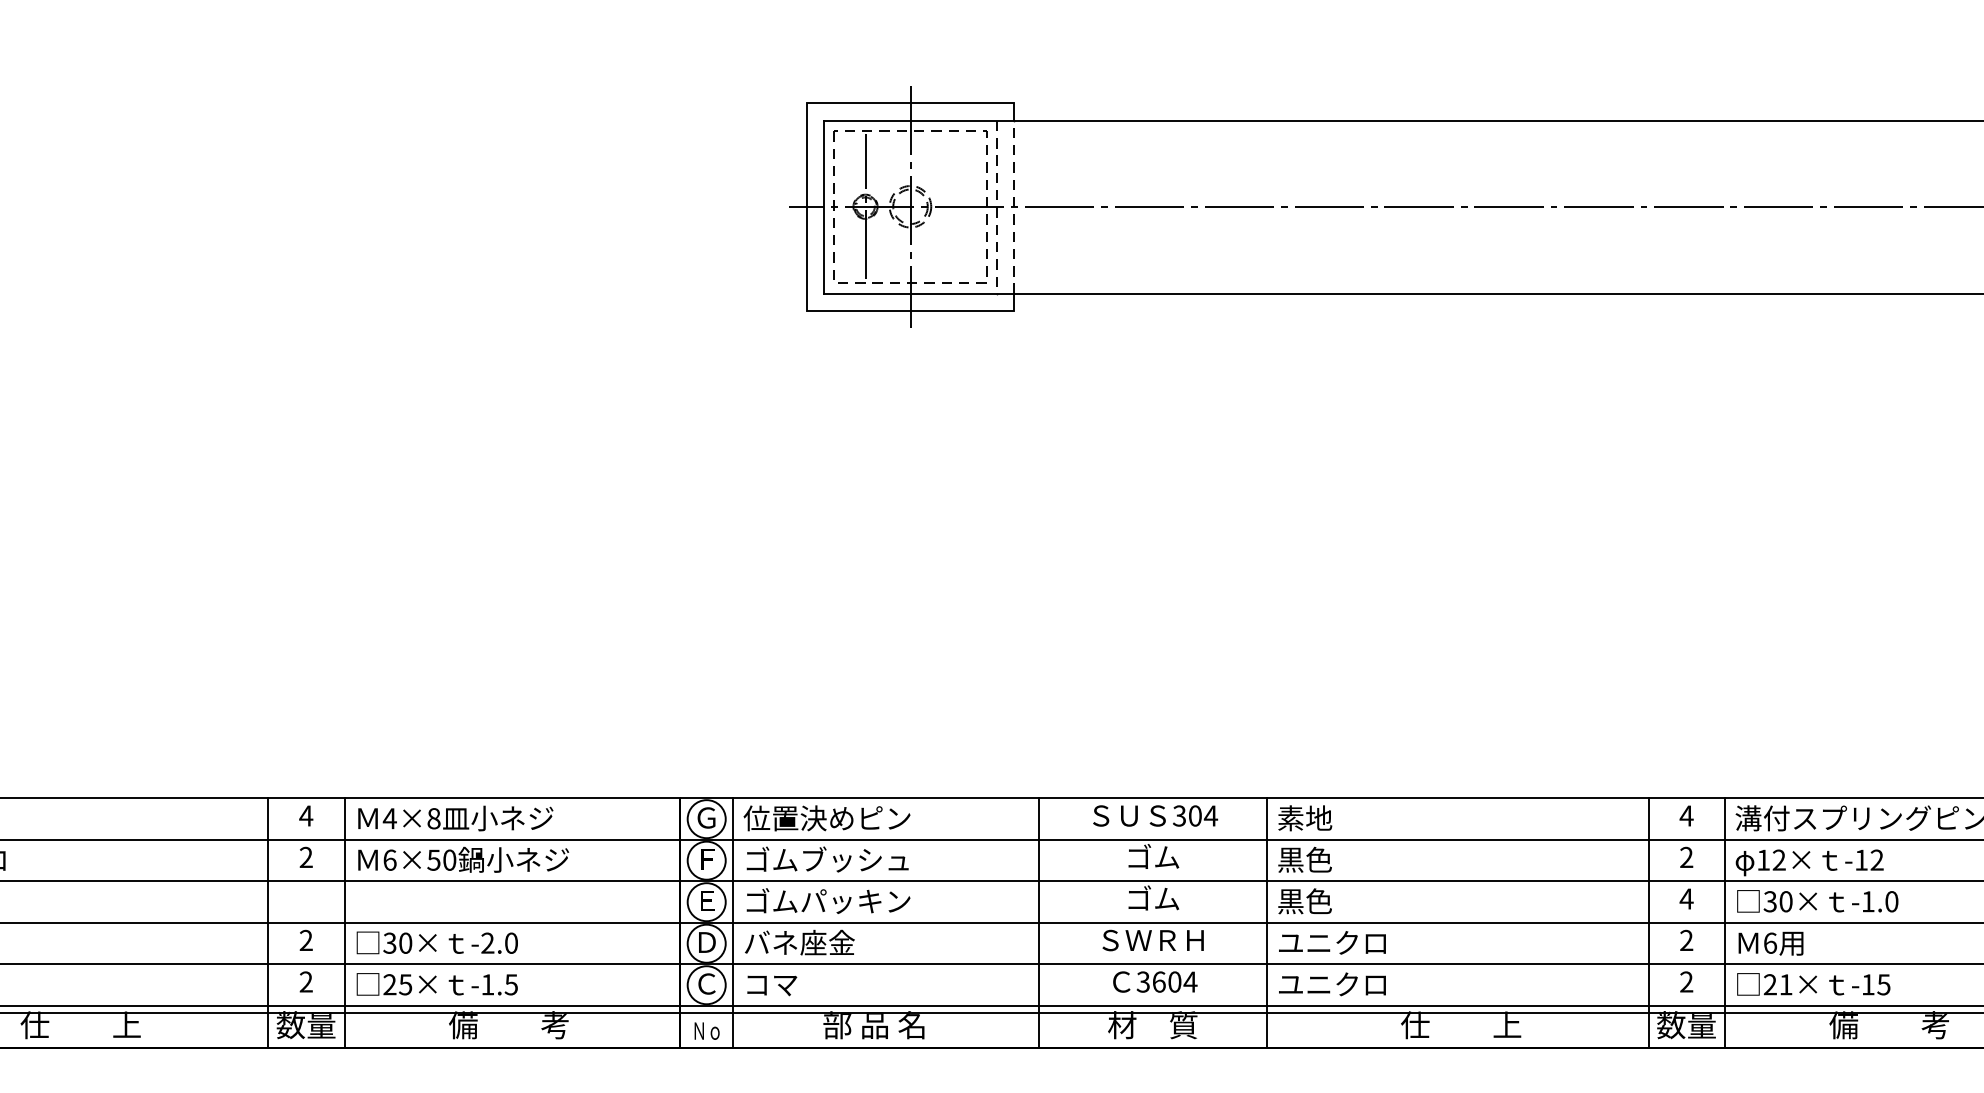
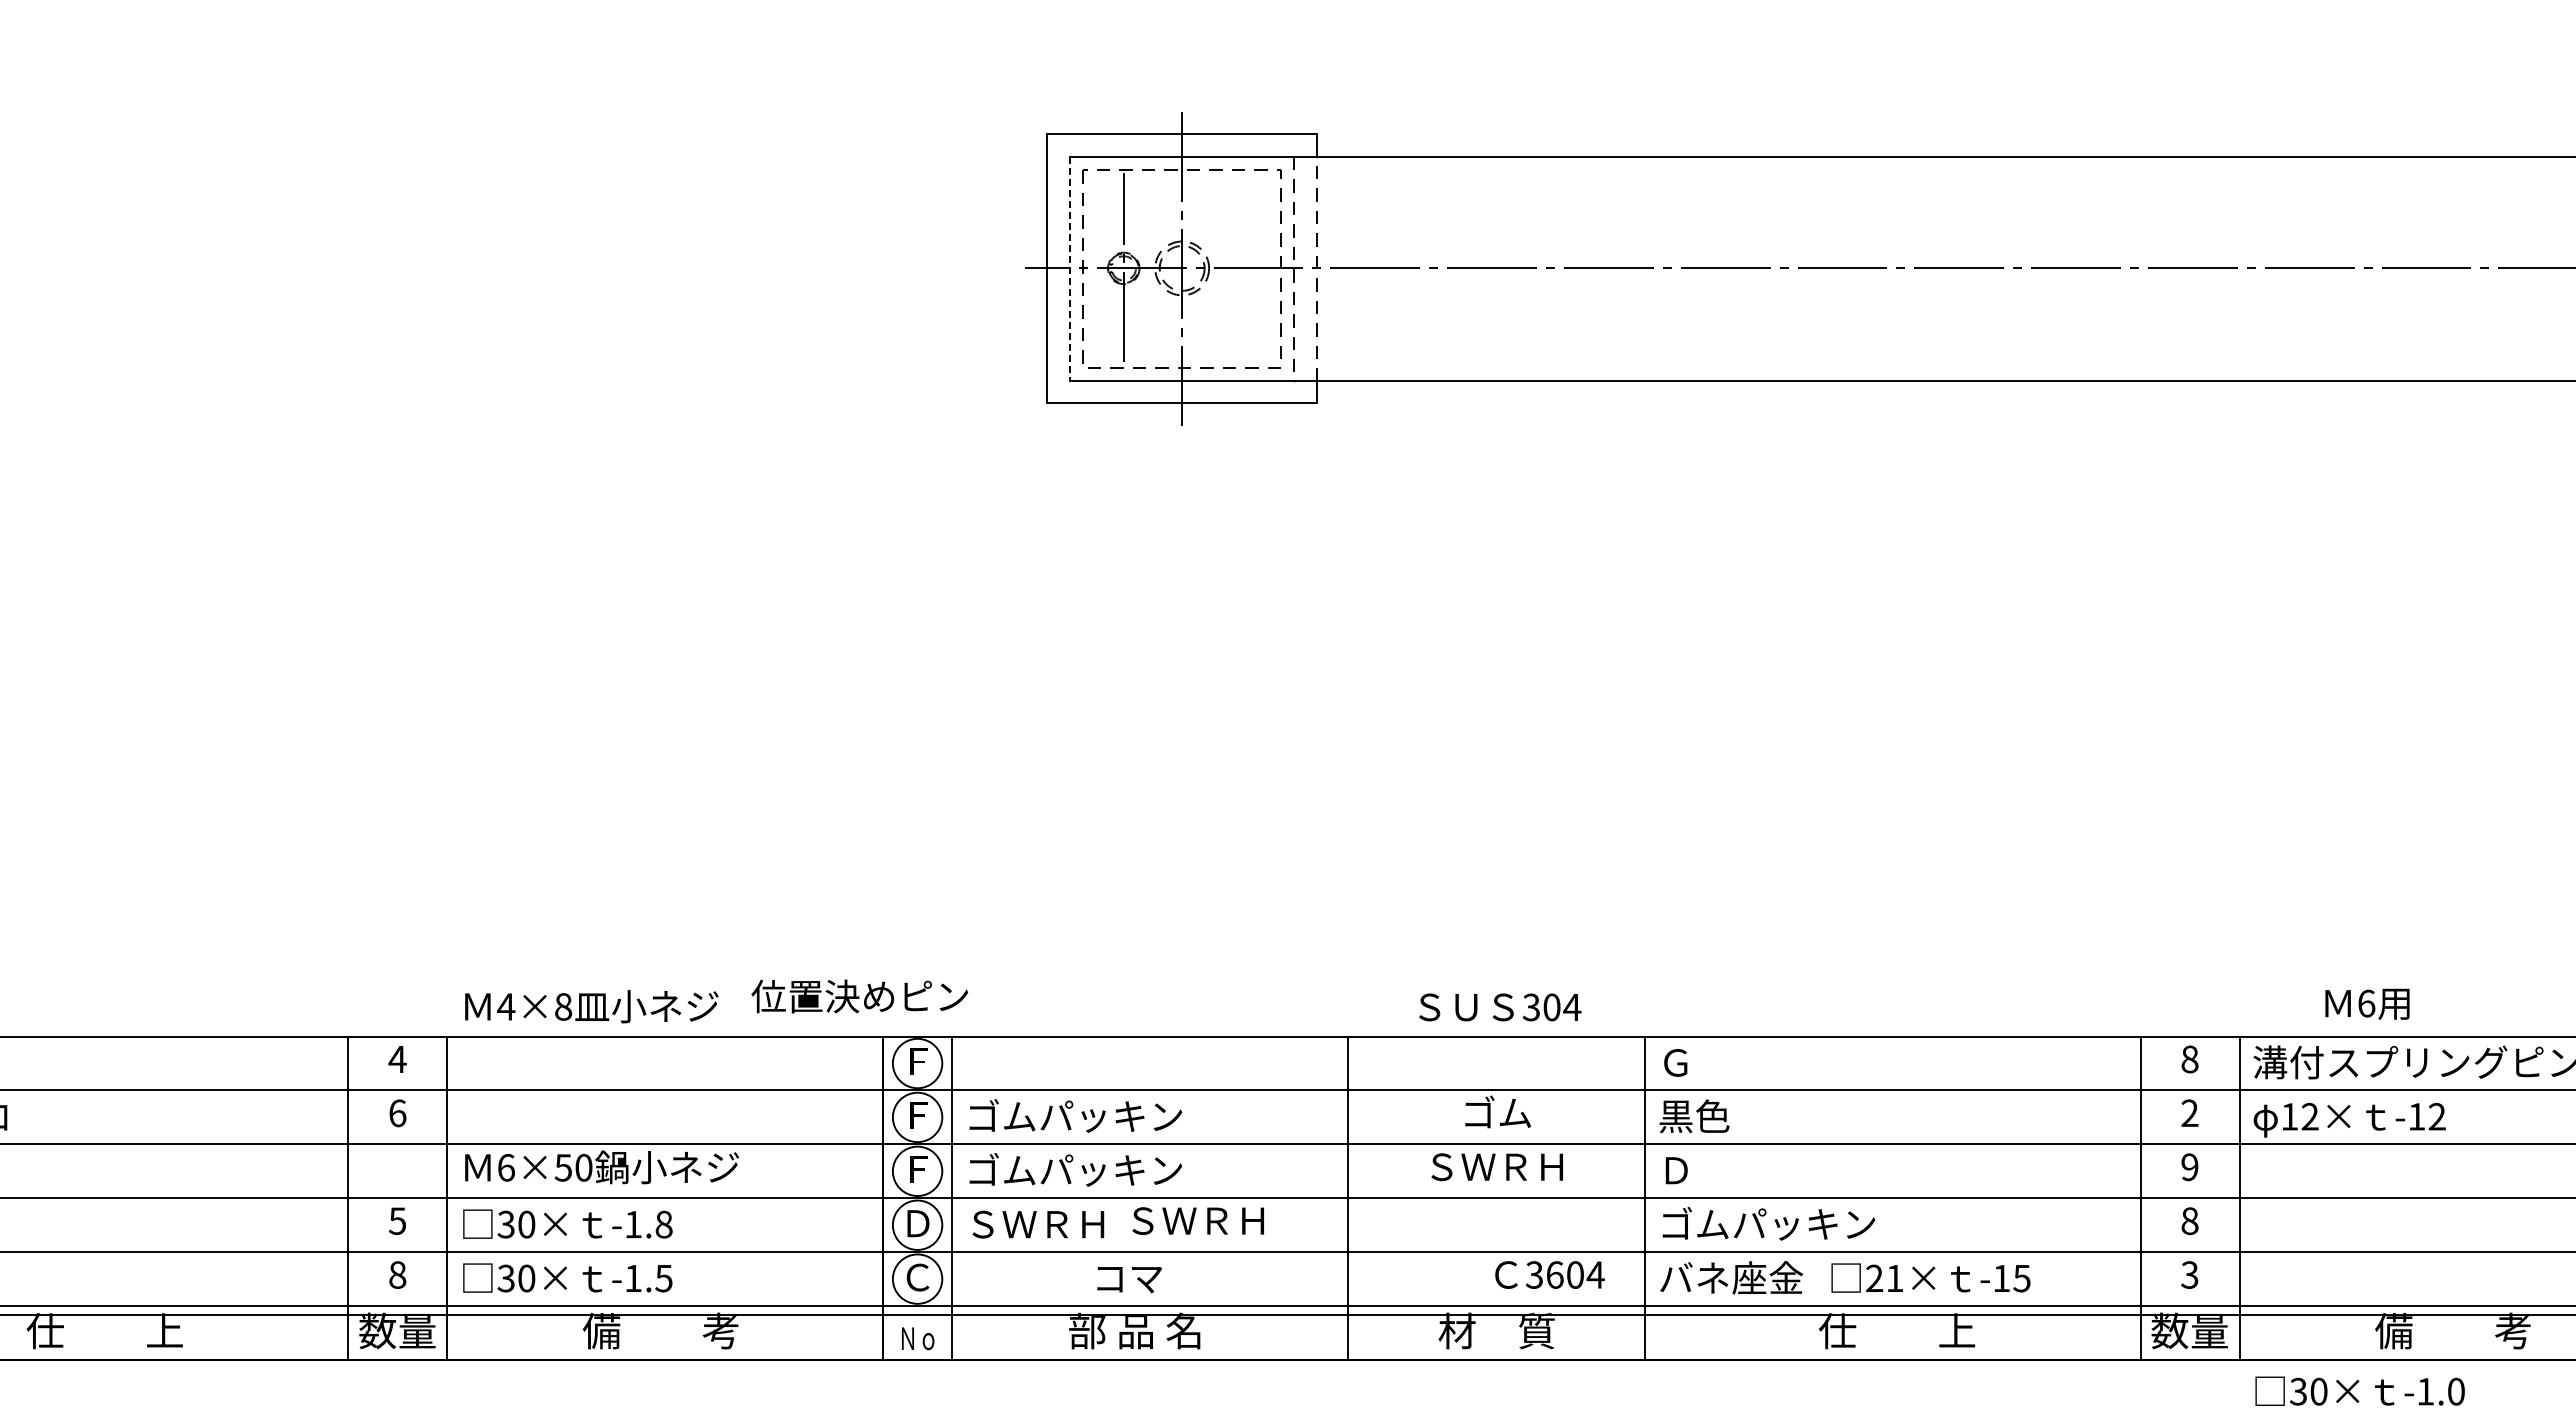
line: (823, 207) -> (1069, 269), solid -> dashed
text: (1155, 816) -> (1500, 1007), moved
text: (1686, 816) -> (2189, 1059), 4 -> 8
text: (705, 817) -> (916, 1061), Ｇ -> Ｆ
text: (455, 818) -> (591, 1006), moved
text: (826, 818) -> (859, 996), moved
text: (1305, 818) -> (1694, 1062), 素地 -> Ｇ
text: (306, 857) -> (397, 1113), 2 -> 6
text: (463, 859) -> (601, 1167), moved
text: (856, 859) -> (1111, 1115), ゴムブッシュ -> ゴムパッキン
text: (1152, 897) -> (1496, 1165), ゴム -> ＳＷＲＨ
text: (1686, 899) -> (2189, 1167), 4 -> 9
text: (708, 900) -> (920, 1169), Ｅ -> Ｆ
text: (1305, 900) -> (1694, 1169), 黒色 -> Ｄ
text: (1817, 900) -> (2359, 1390), moved
text: (306, 940) -> (397, 1221), 2 -> 5
text: (1152, 940) -> (1197, 1220), moved
text: (1686, 940) -> (2189, 1221), 2 -> 8
text: (799, 942) -> (1038, 1223), バネ座金 -> ＳＷＲＨ
text: (1361, 942) -> (1767, 1223), ユニクロ -> ゴムパッキン
text: (499, 943) -> (648, 1224), -2.0 -> -1.8
text: (1771, 943) -> (2367, 1003), moved
text: (306, 981) -> (397, 1274), 2 -> 8
text: (1154, 981) -> (1549, 1274), moved
text: (1686, 981) -> (2189, 1274), 2 -> 3
text: (1333, 983) -> (1731, 1277), ユニクロ -> バネ座金
text: (1813, 983) -> (1930, 1277), moved
text: (397, 984) -> (516, 1278), 25× -> 30×
text: (772, 985) -> (1129, 1279), moved

